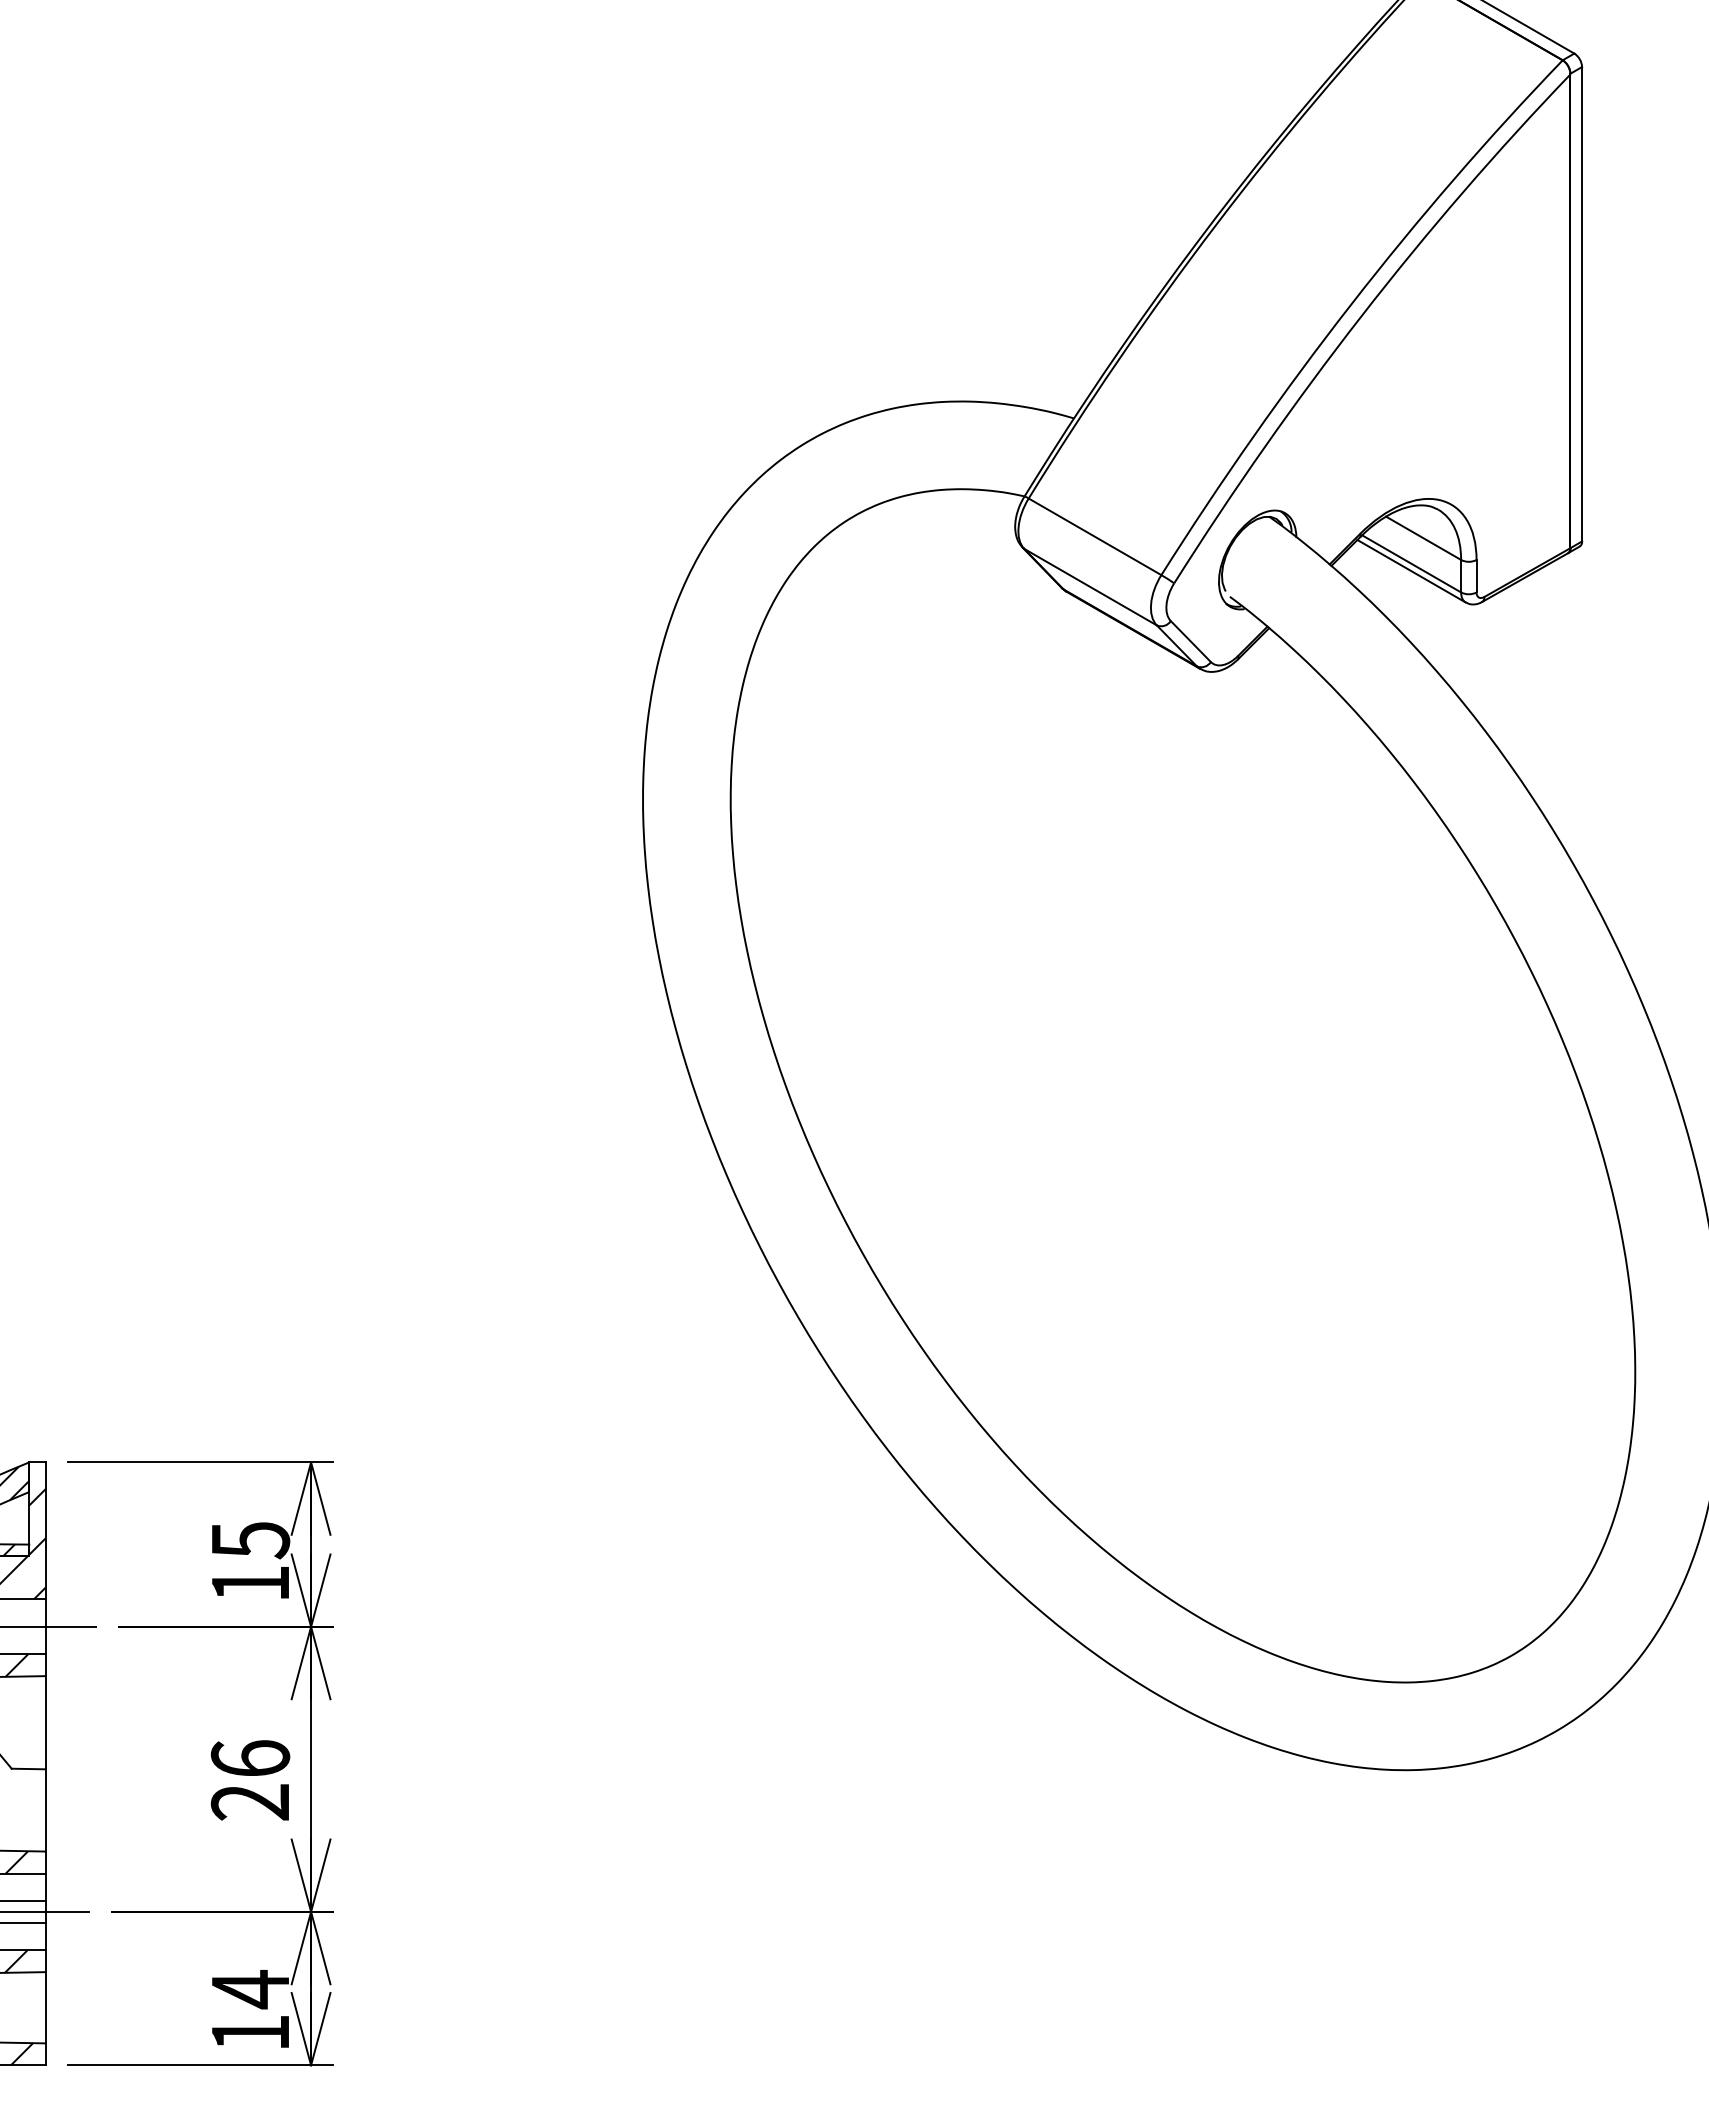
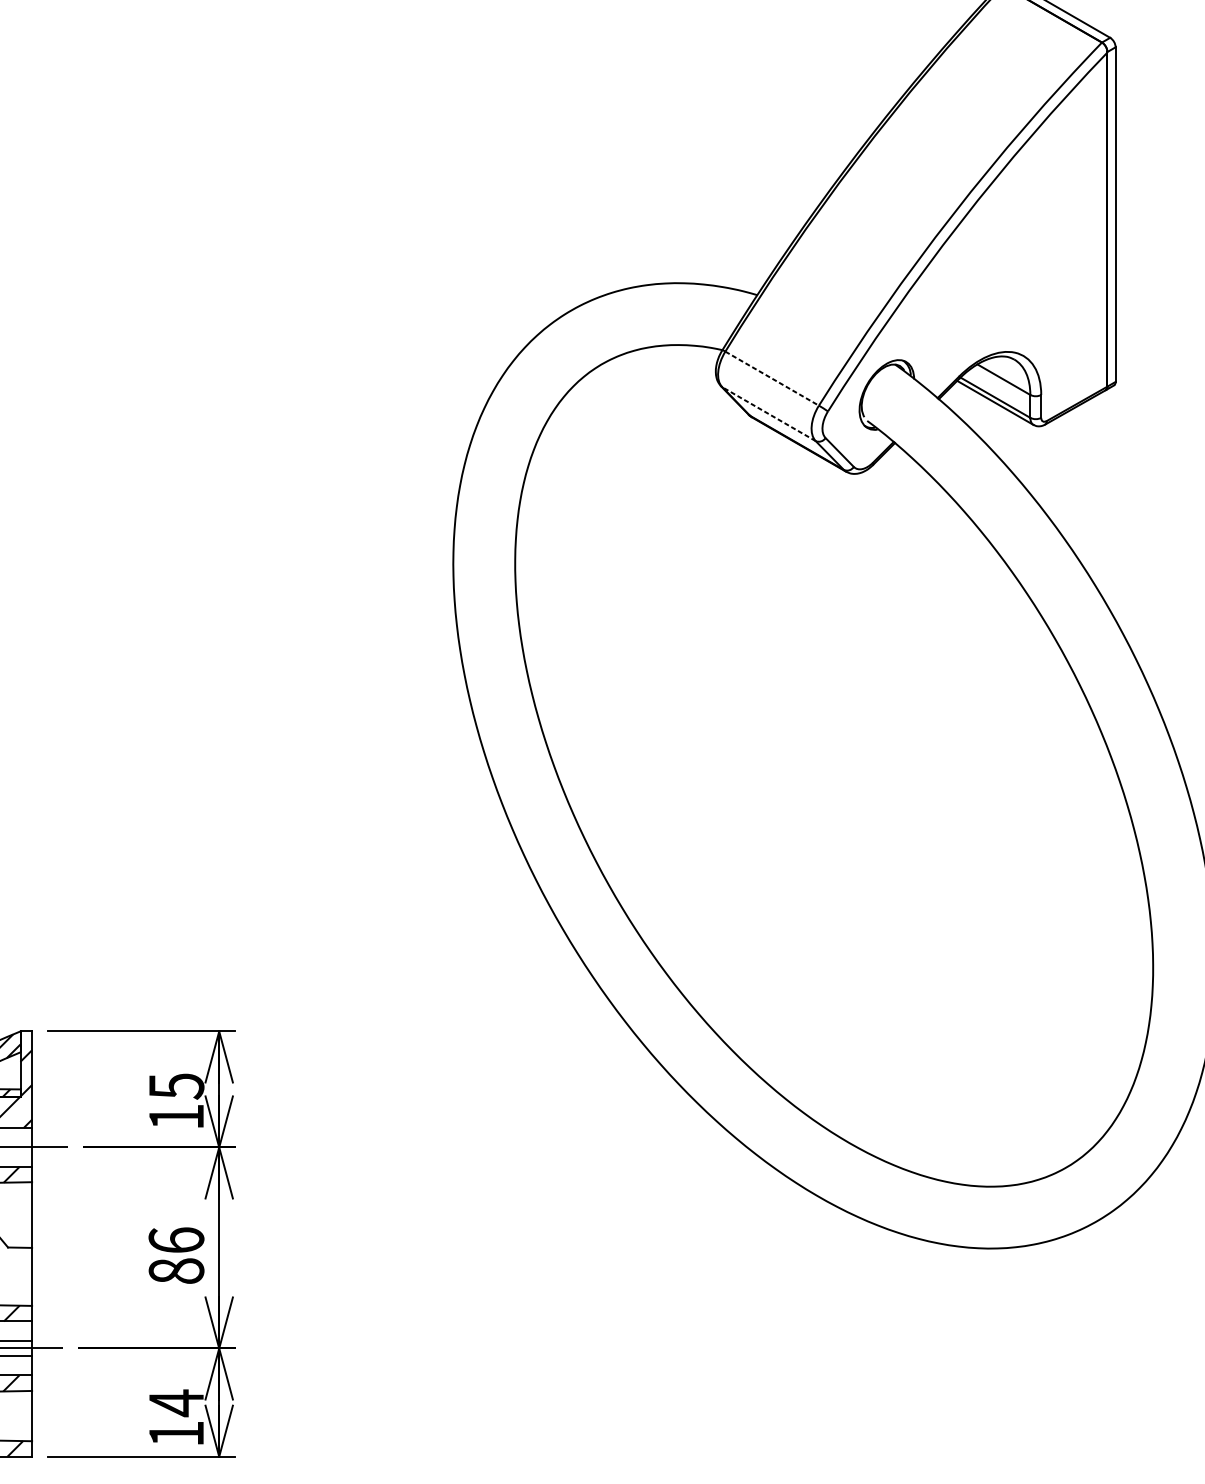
line: (1095, 536) -> (772, 378), solid -> dashed
line: (1090, 587) -> (768, 414), solid -> dashed
text: (250, 1802) -> (176, 1271), 26 -> 86

